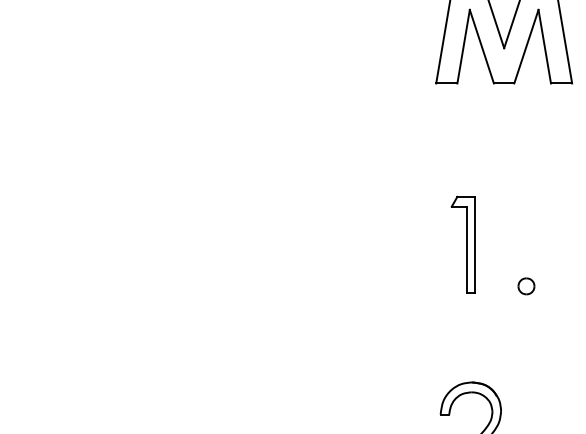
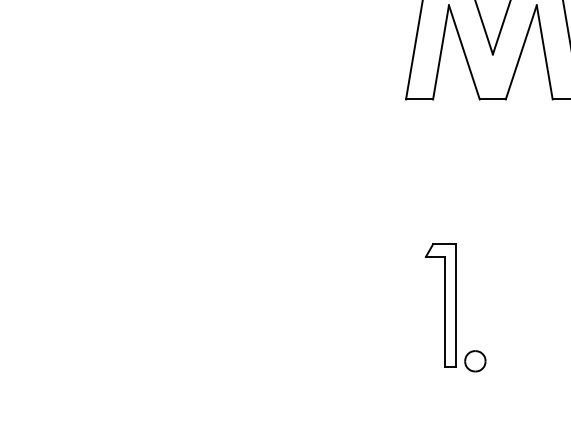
part: (526, 286) -> (475, 361), moved

